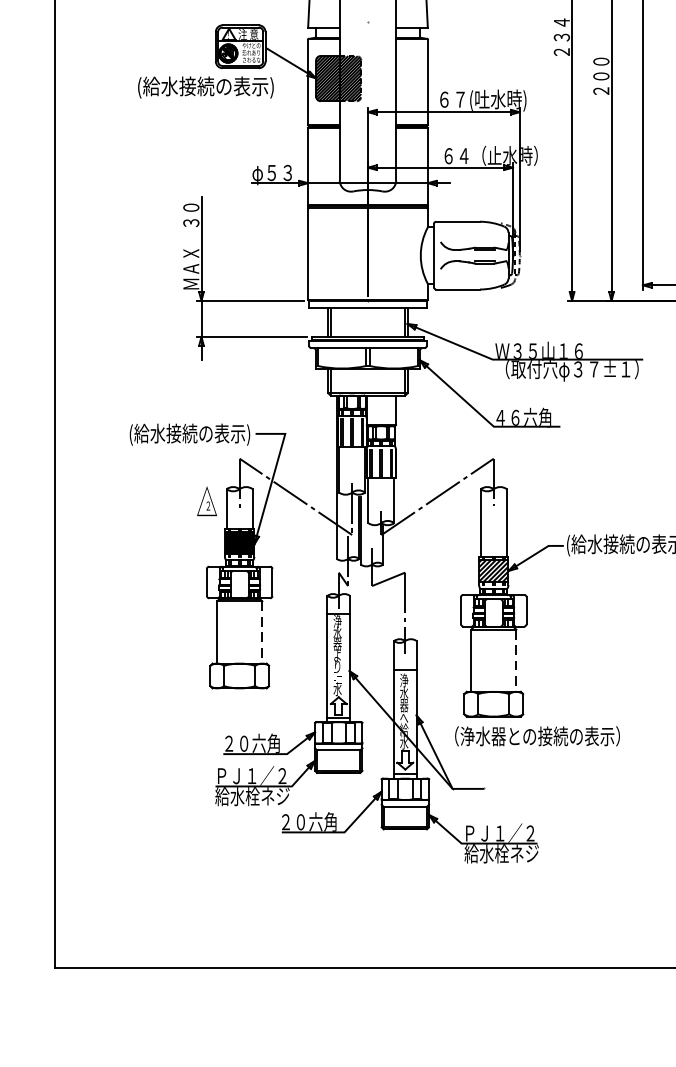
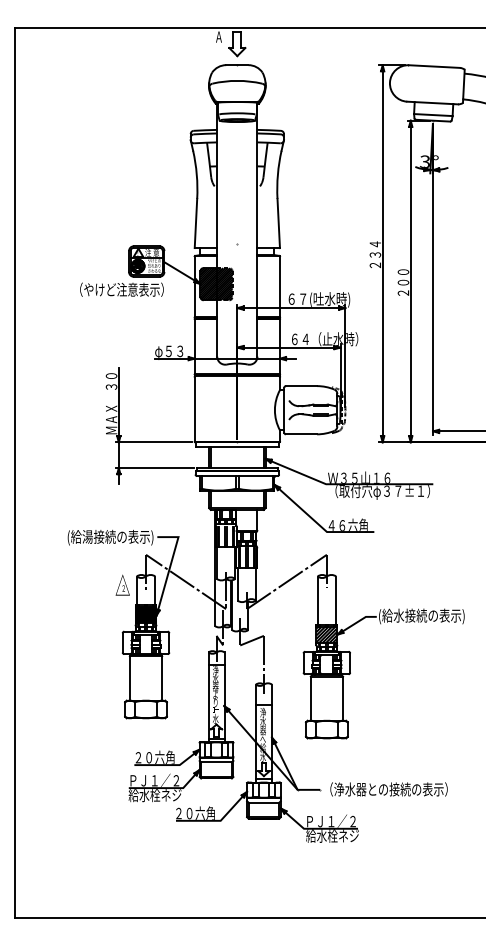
text: (205, 87) -> (121, 290), (給水接続の表示) -> （やけど注意表示）
text: (157, 433) -> (87, 536), (給水接続の表示) -> (給湯接続の表示)
line: (262, 633) -> (162, 679), dashed -> solid
line: (515, 661) -> (342, 699), dashed -> solid
text: (536, 736) -> (388, 789), moved

